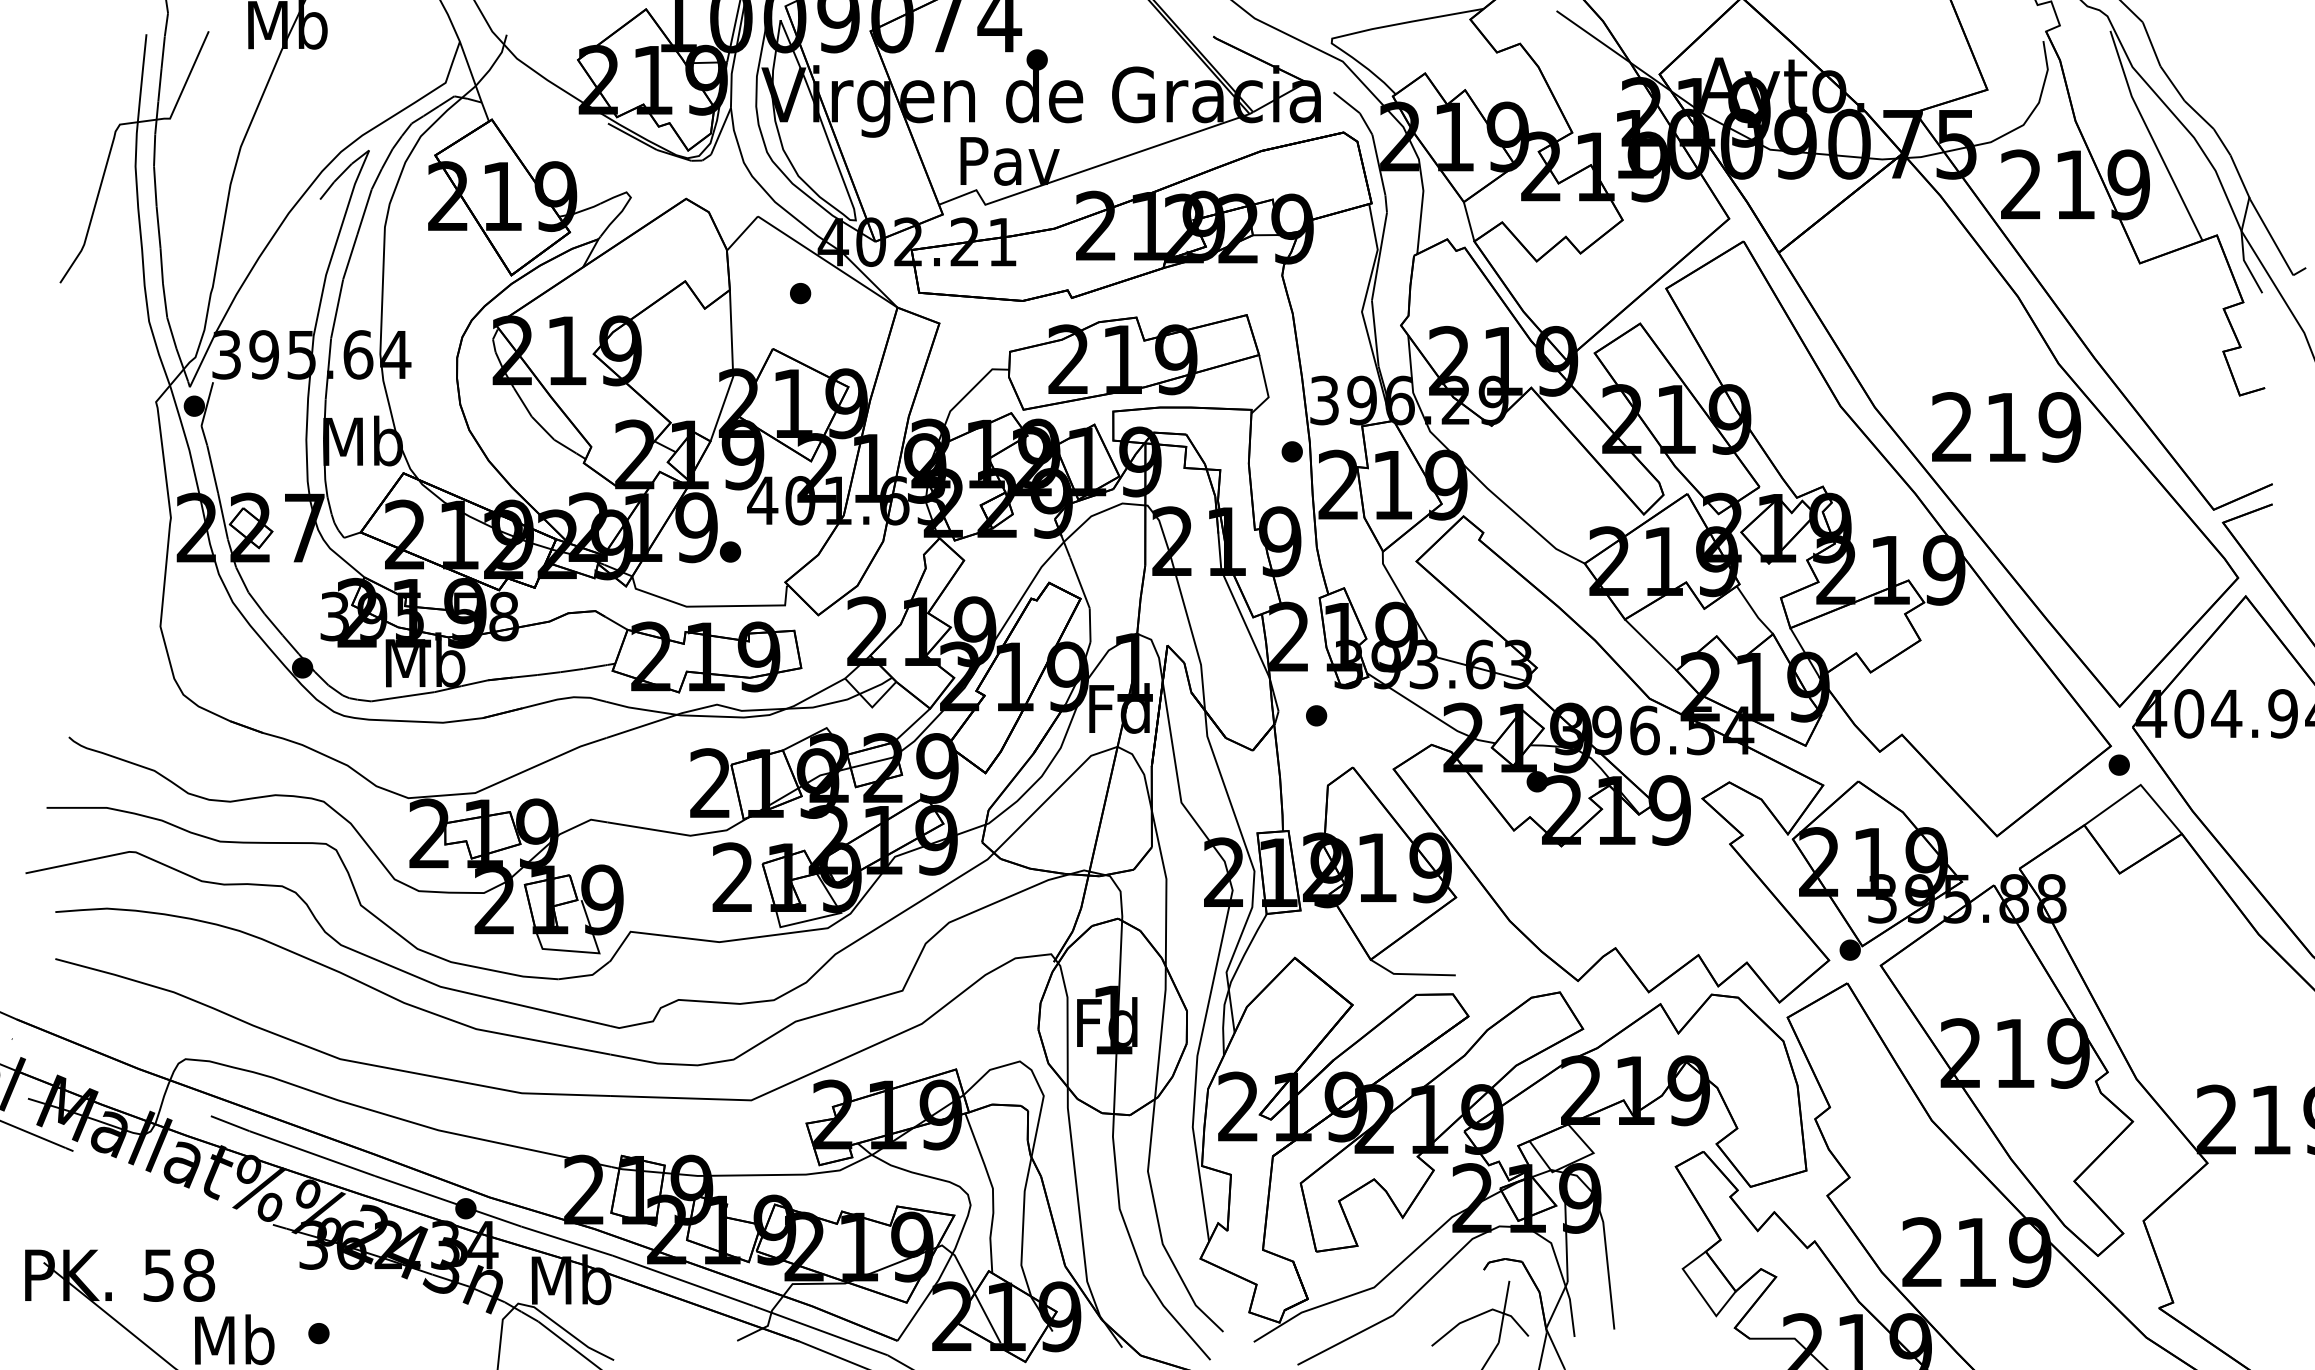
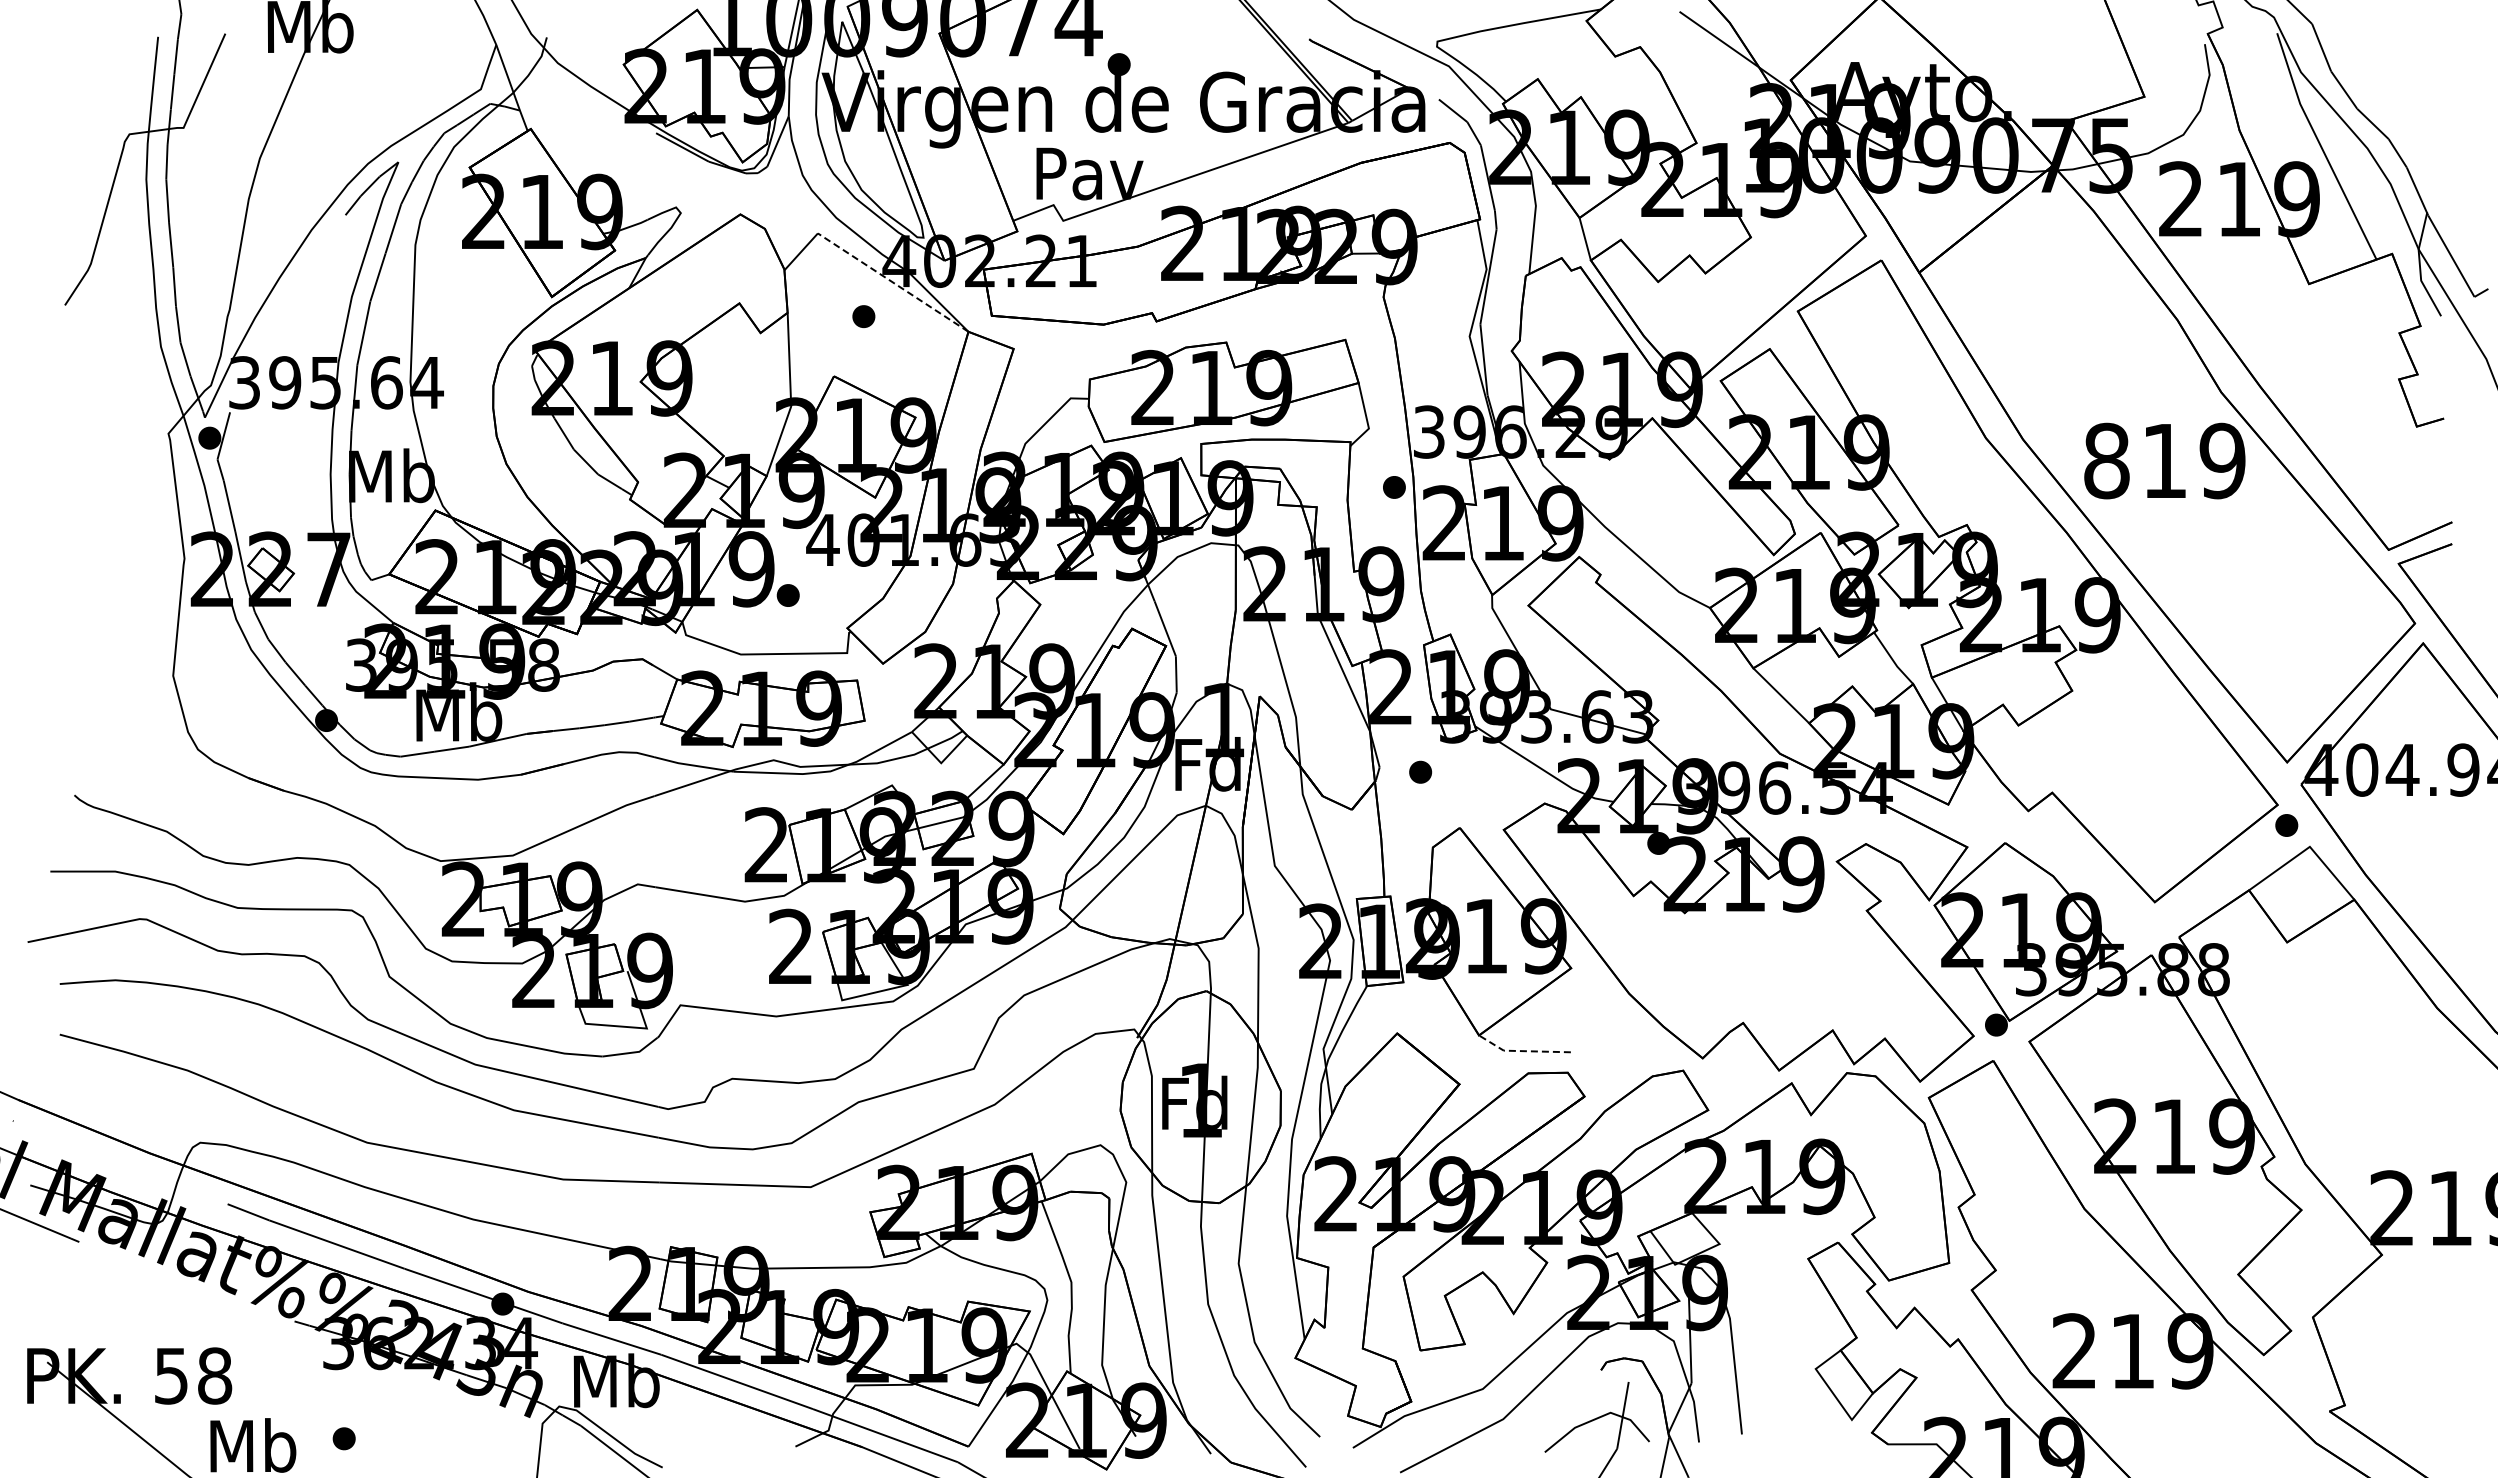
line: (828, 261) -> (893, 282), solid -> dashed
text: (1952, 426) -> (2106, 460), 219 -> 819
line: (1410, 974) -> (1521, 1051), solid -> dashed

